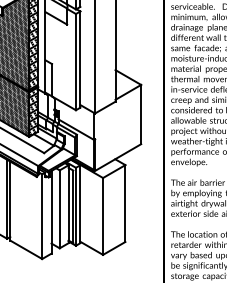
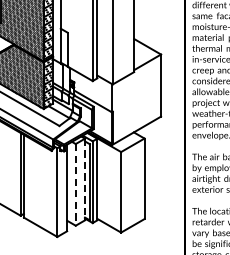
line: (68, 204) -> (84, 179), solid -> dashed
line: (59, 209) -> (75, 185), solid -> dashed

